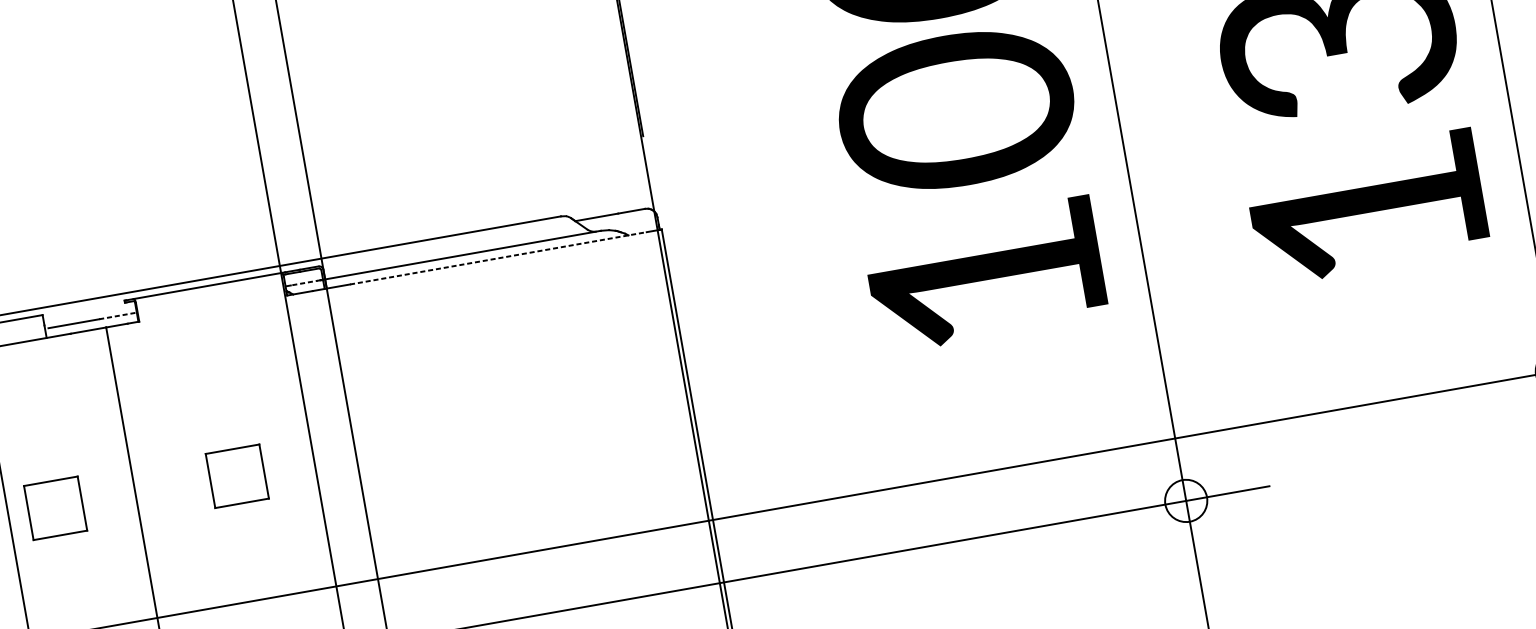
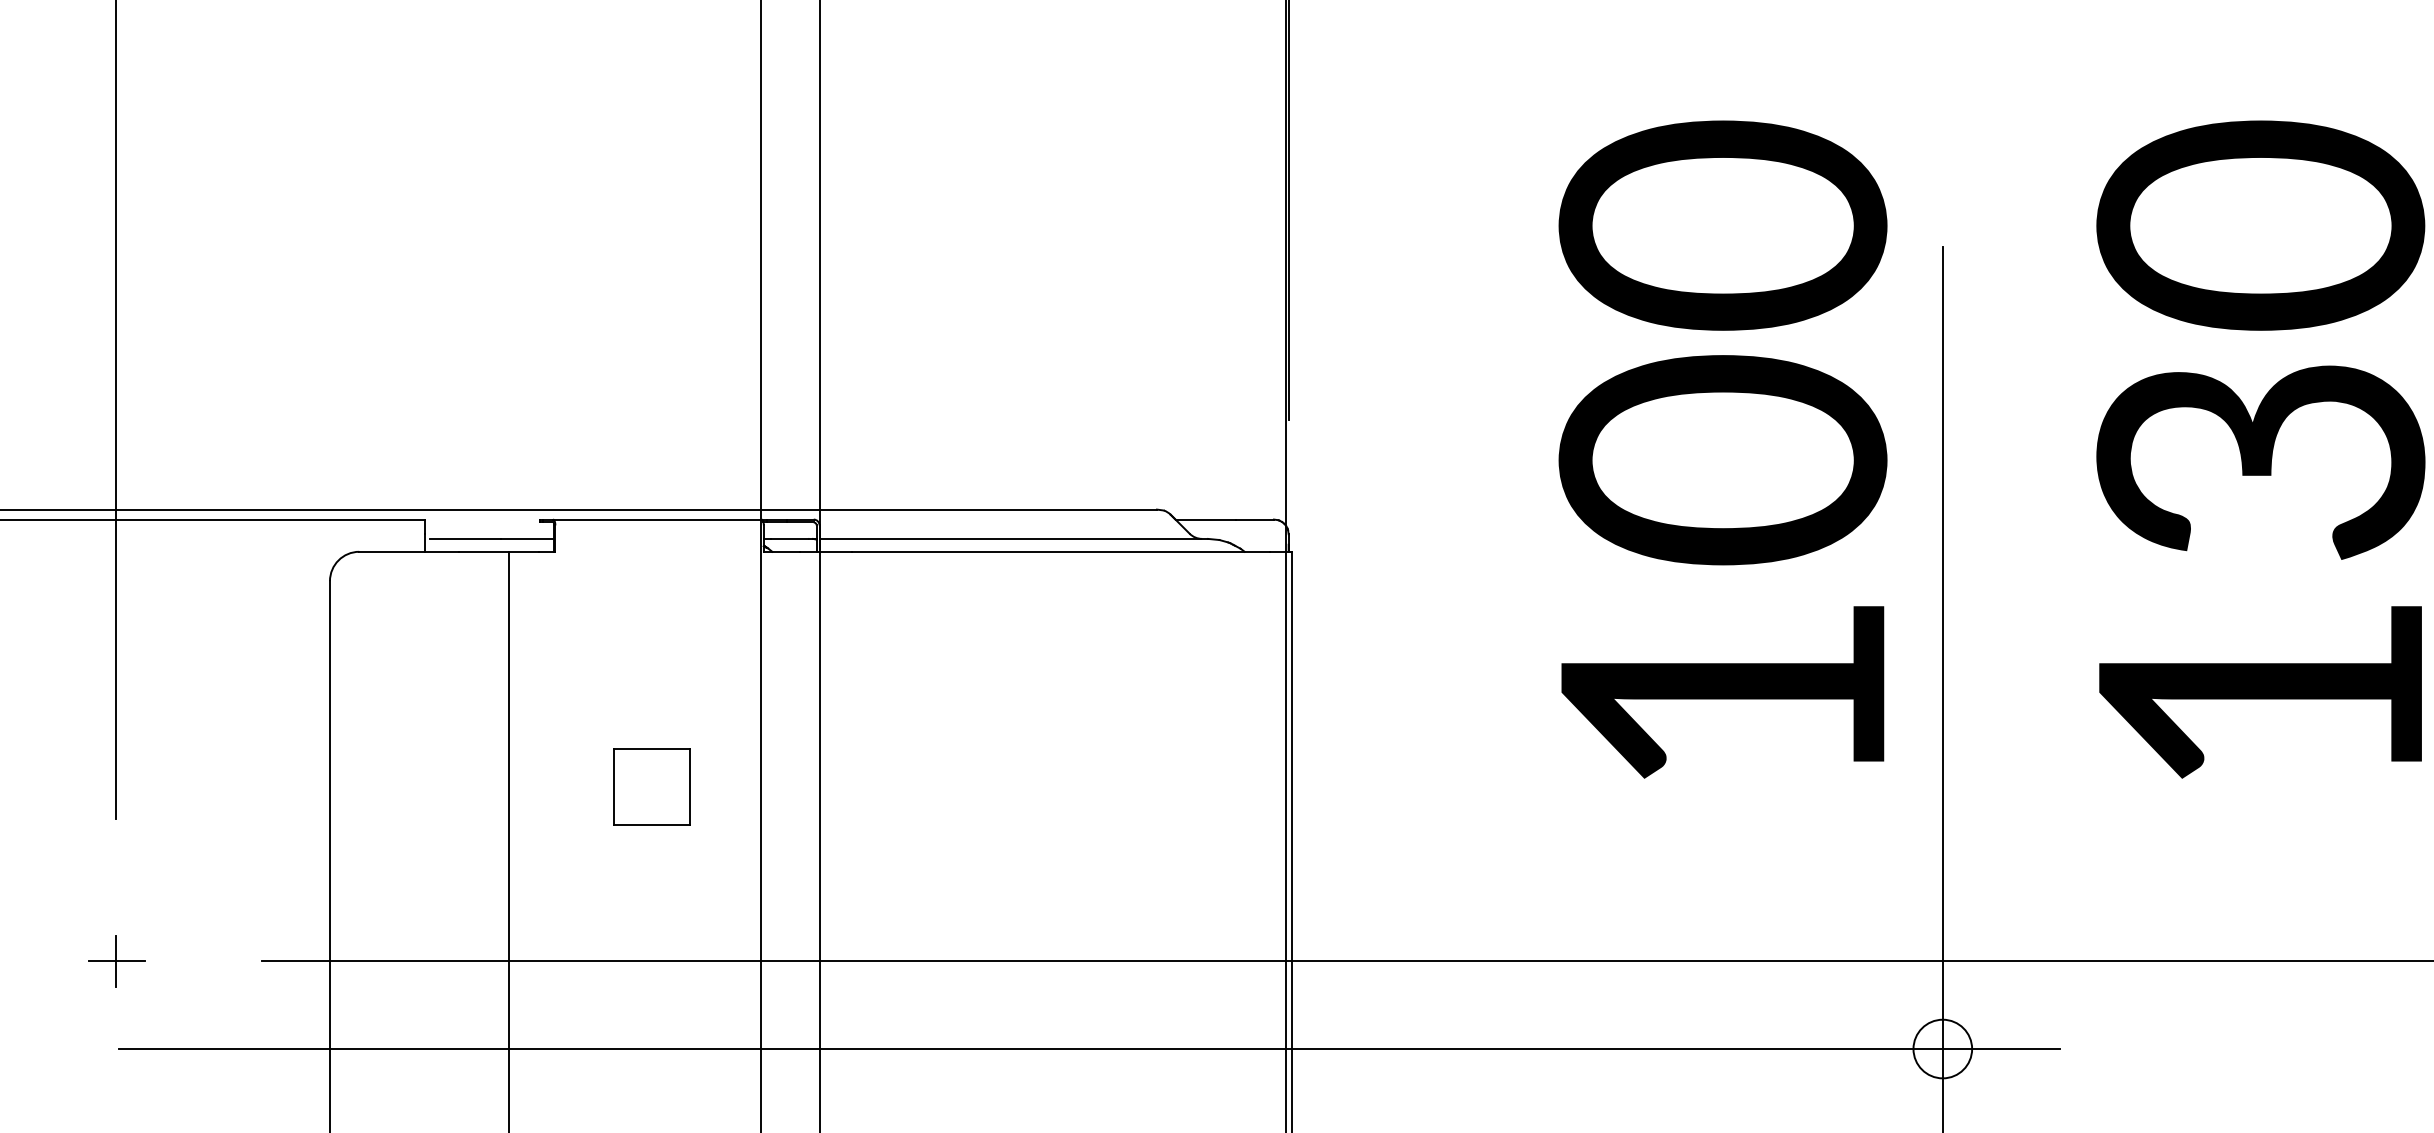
line: (498, 258) -> (1061, 551), dashed -> solid
line: (305, 282) -> (791, 538), dashed -> solid
line: (117, 315) -> (527, 538), dashed -> solid
part: (55, 508) -> (395, 786), removed

